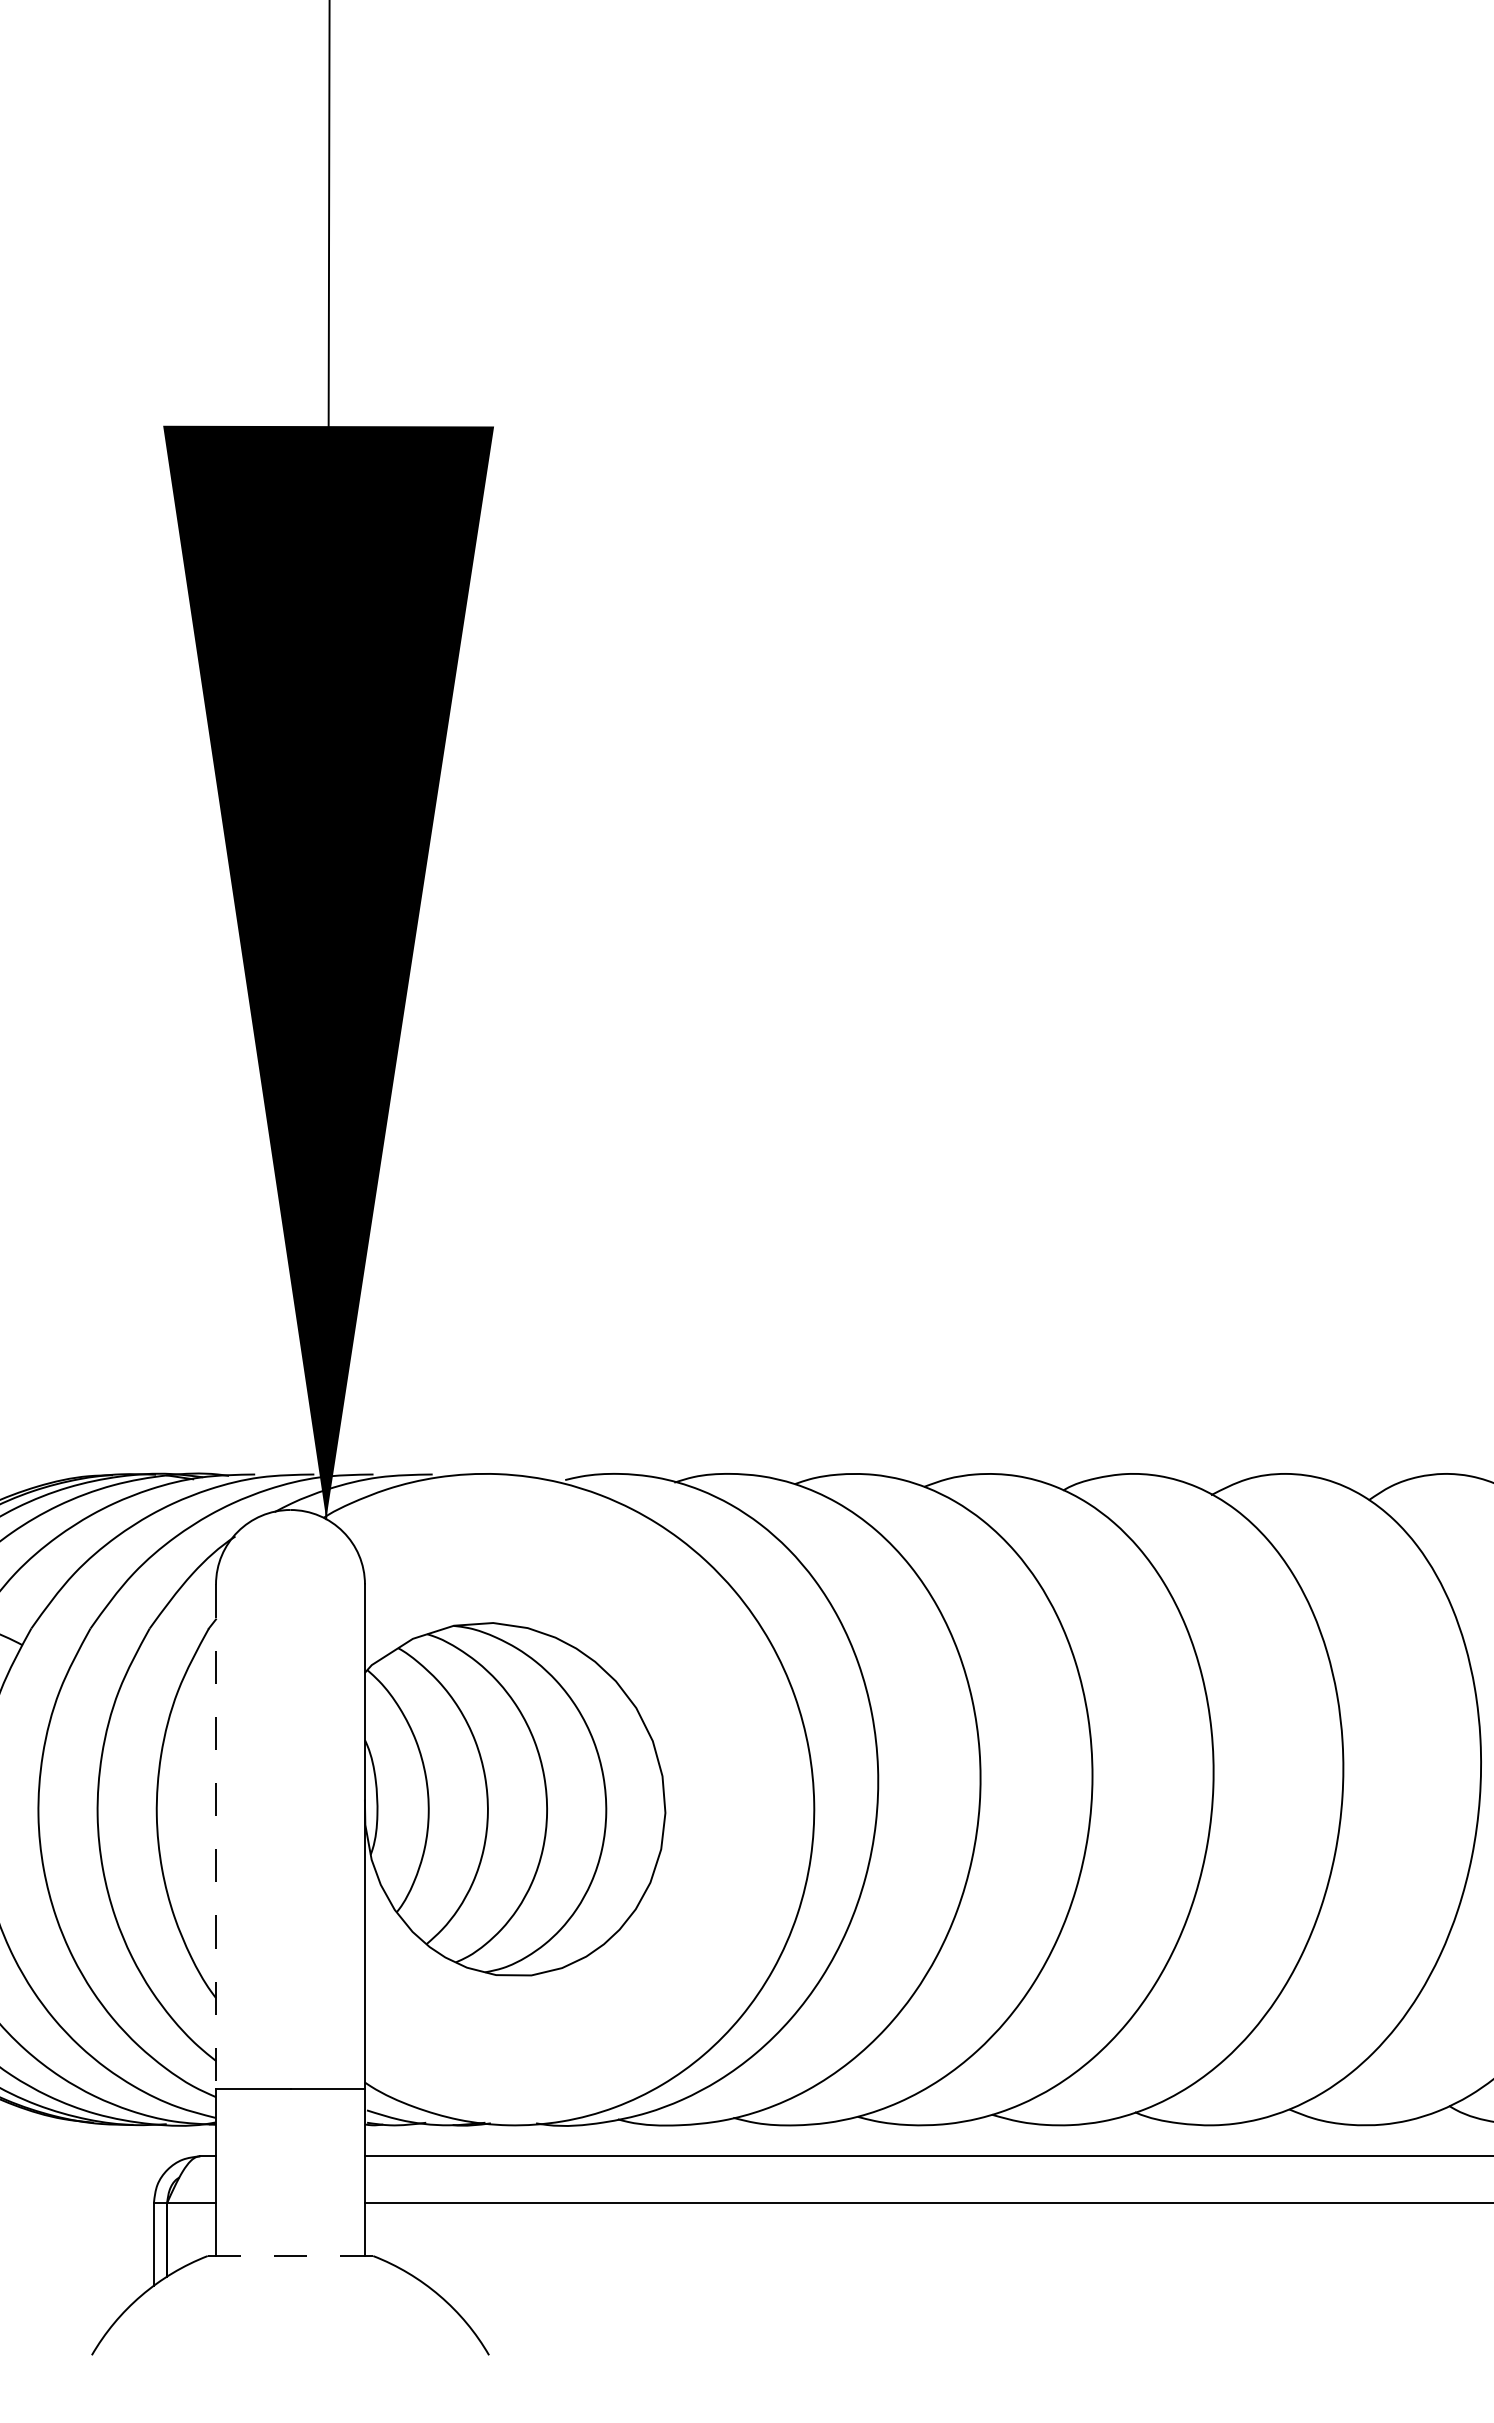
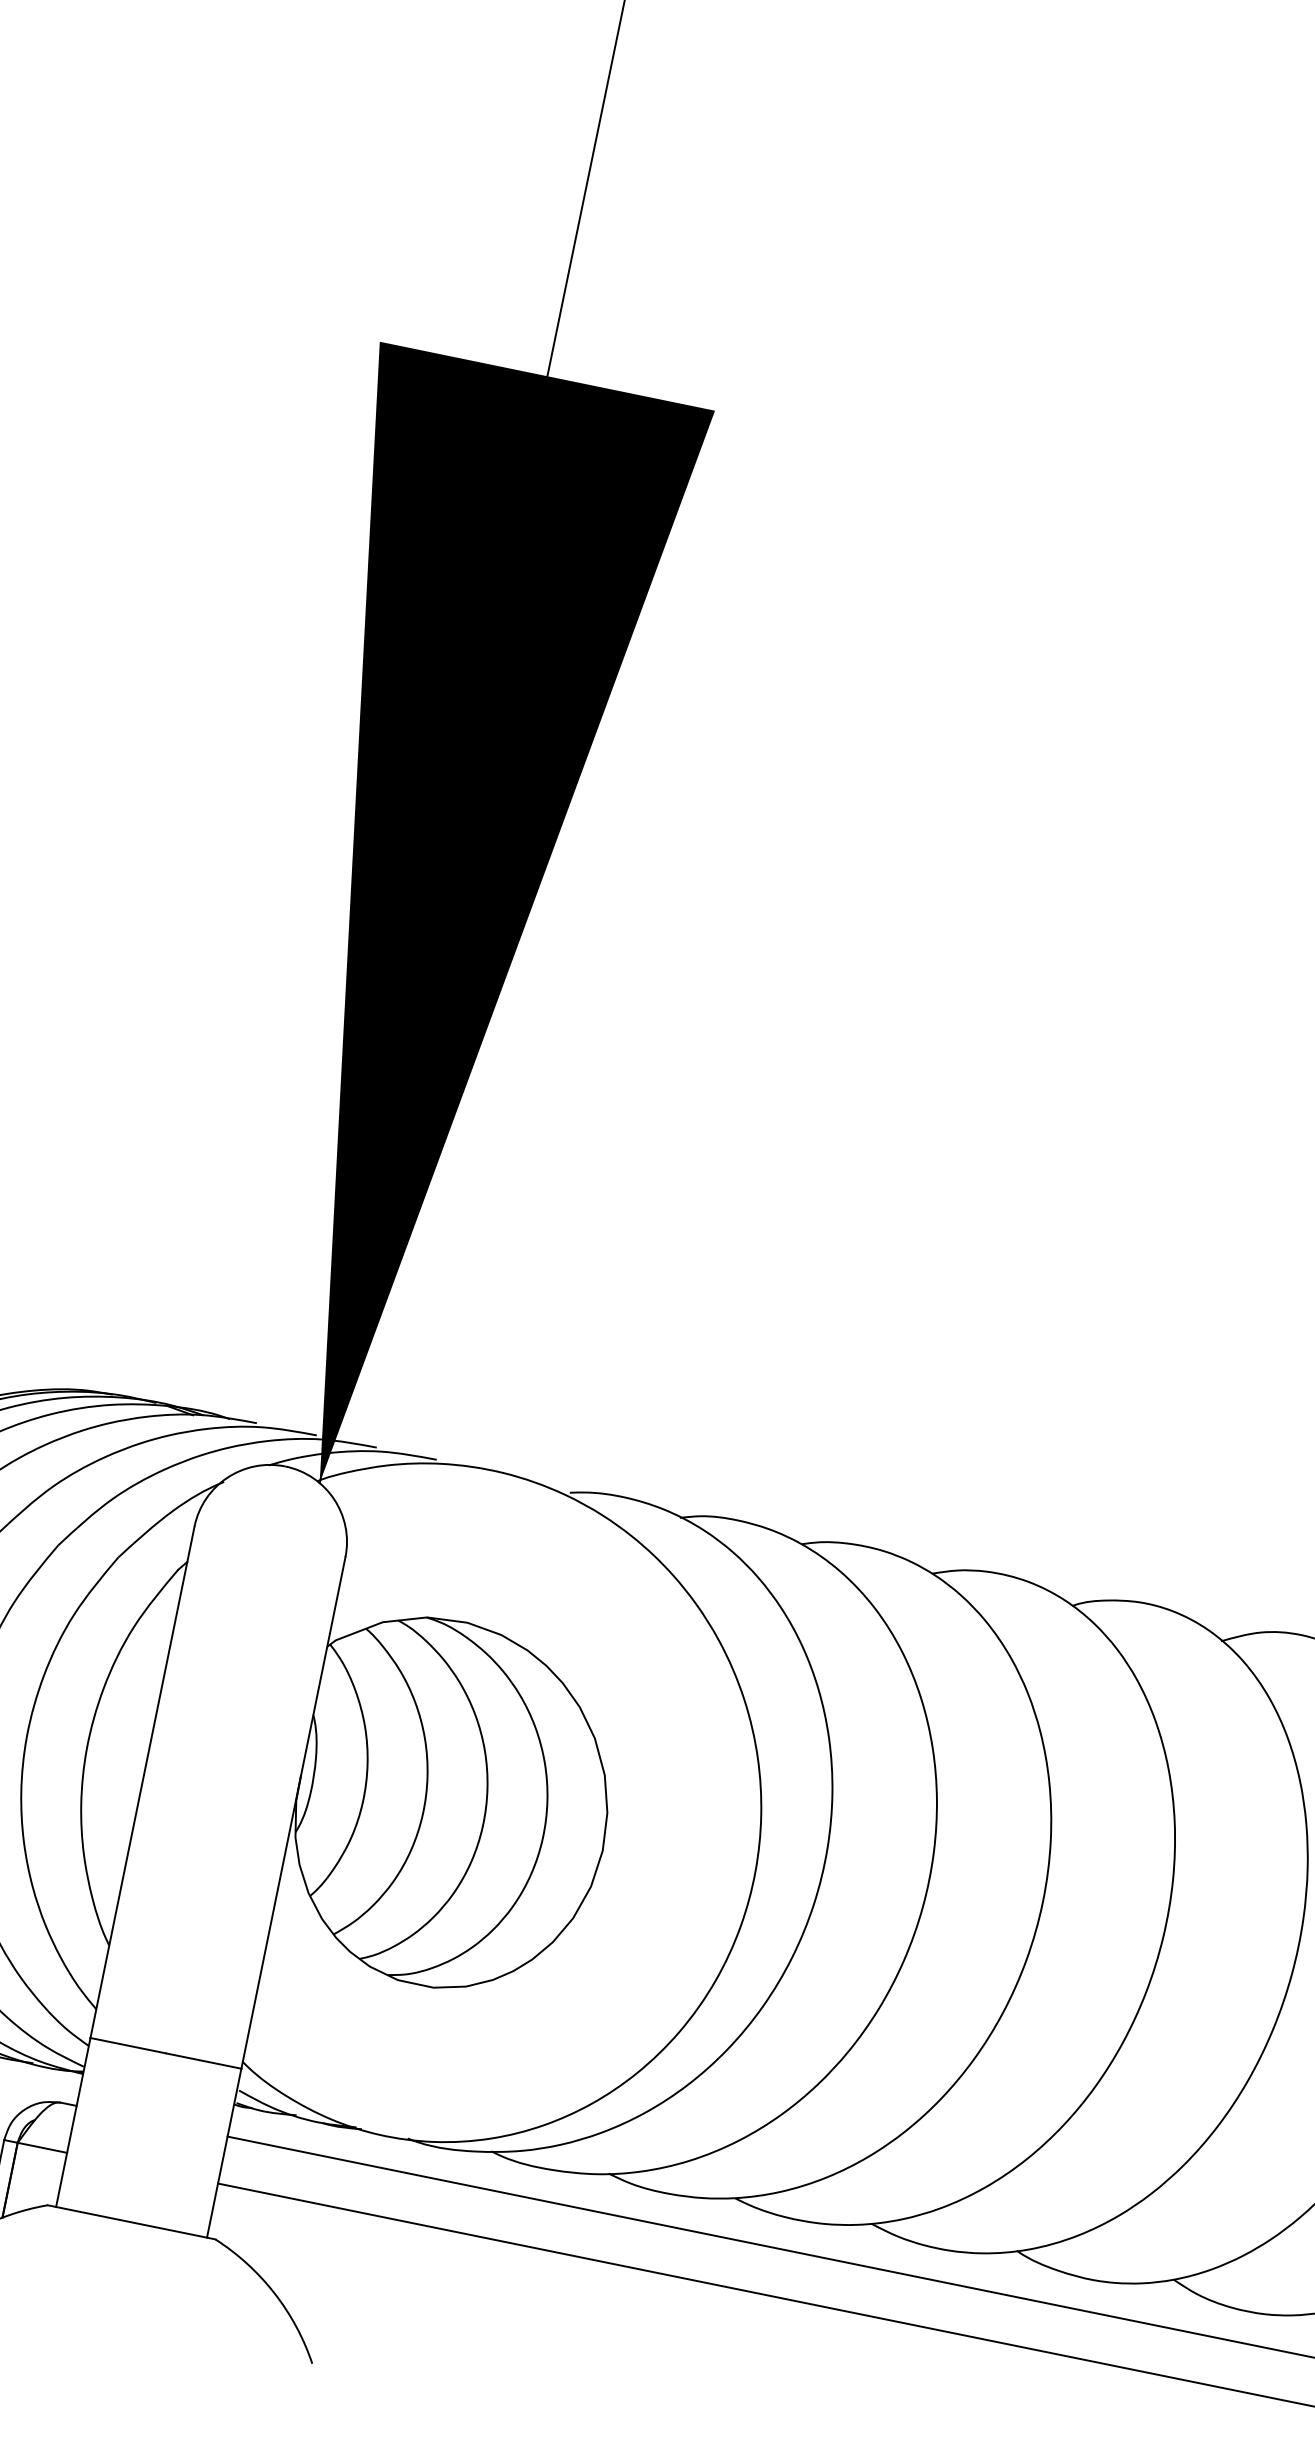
line: (216, 1837) -> (142, 1783), dashed -> solid
line: (290, 2256) -> (131, 2222), dashed -> solid

